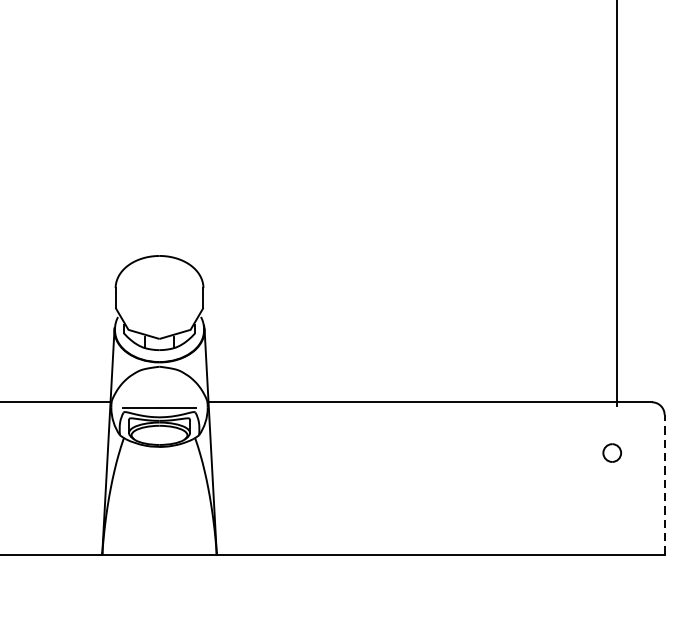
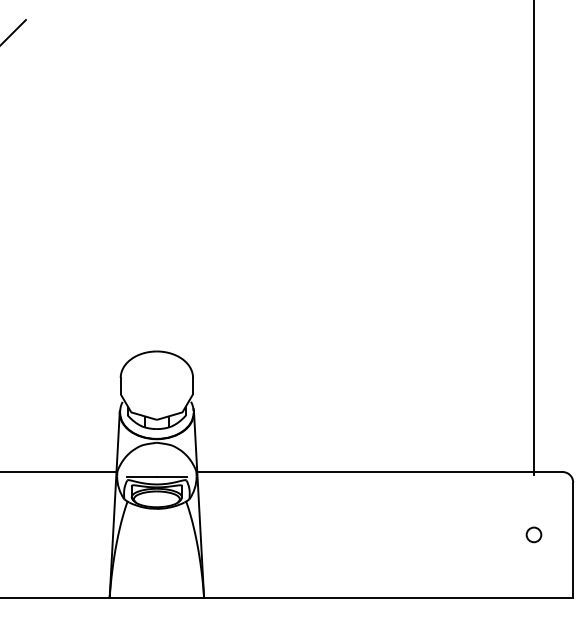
part: (611, 452) -> (533, 534), moved
line: (665, 485) -> (573, 540), dashed -> solid

